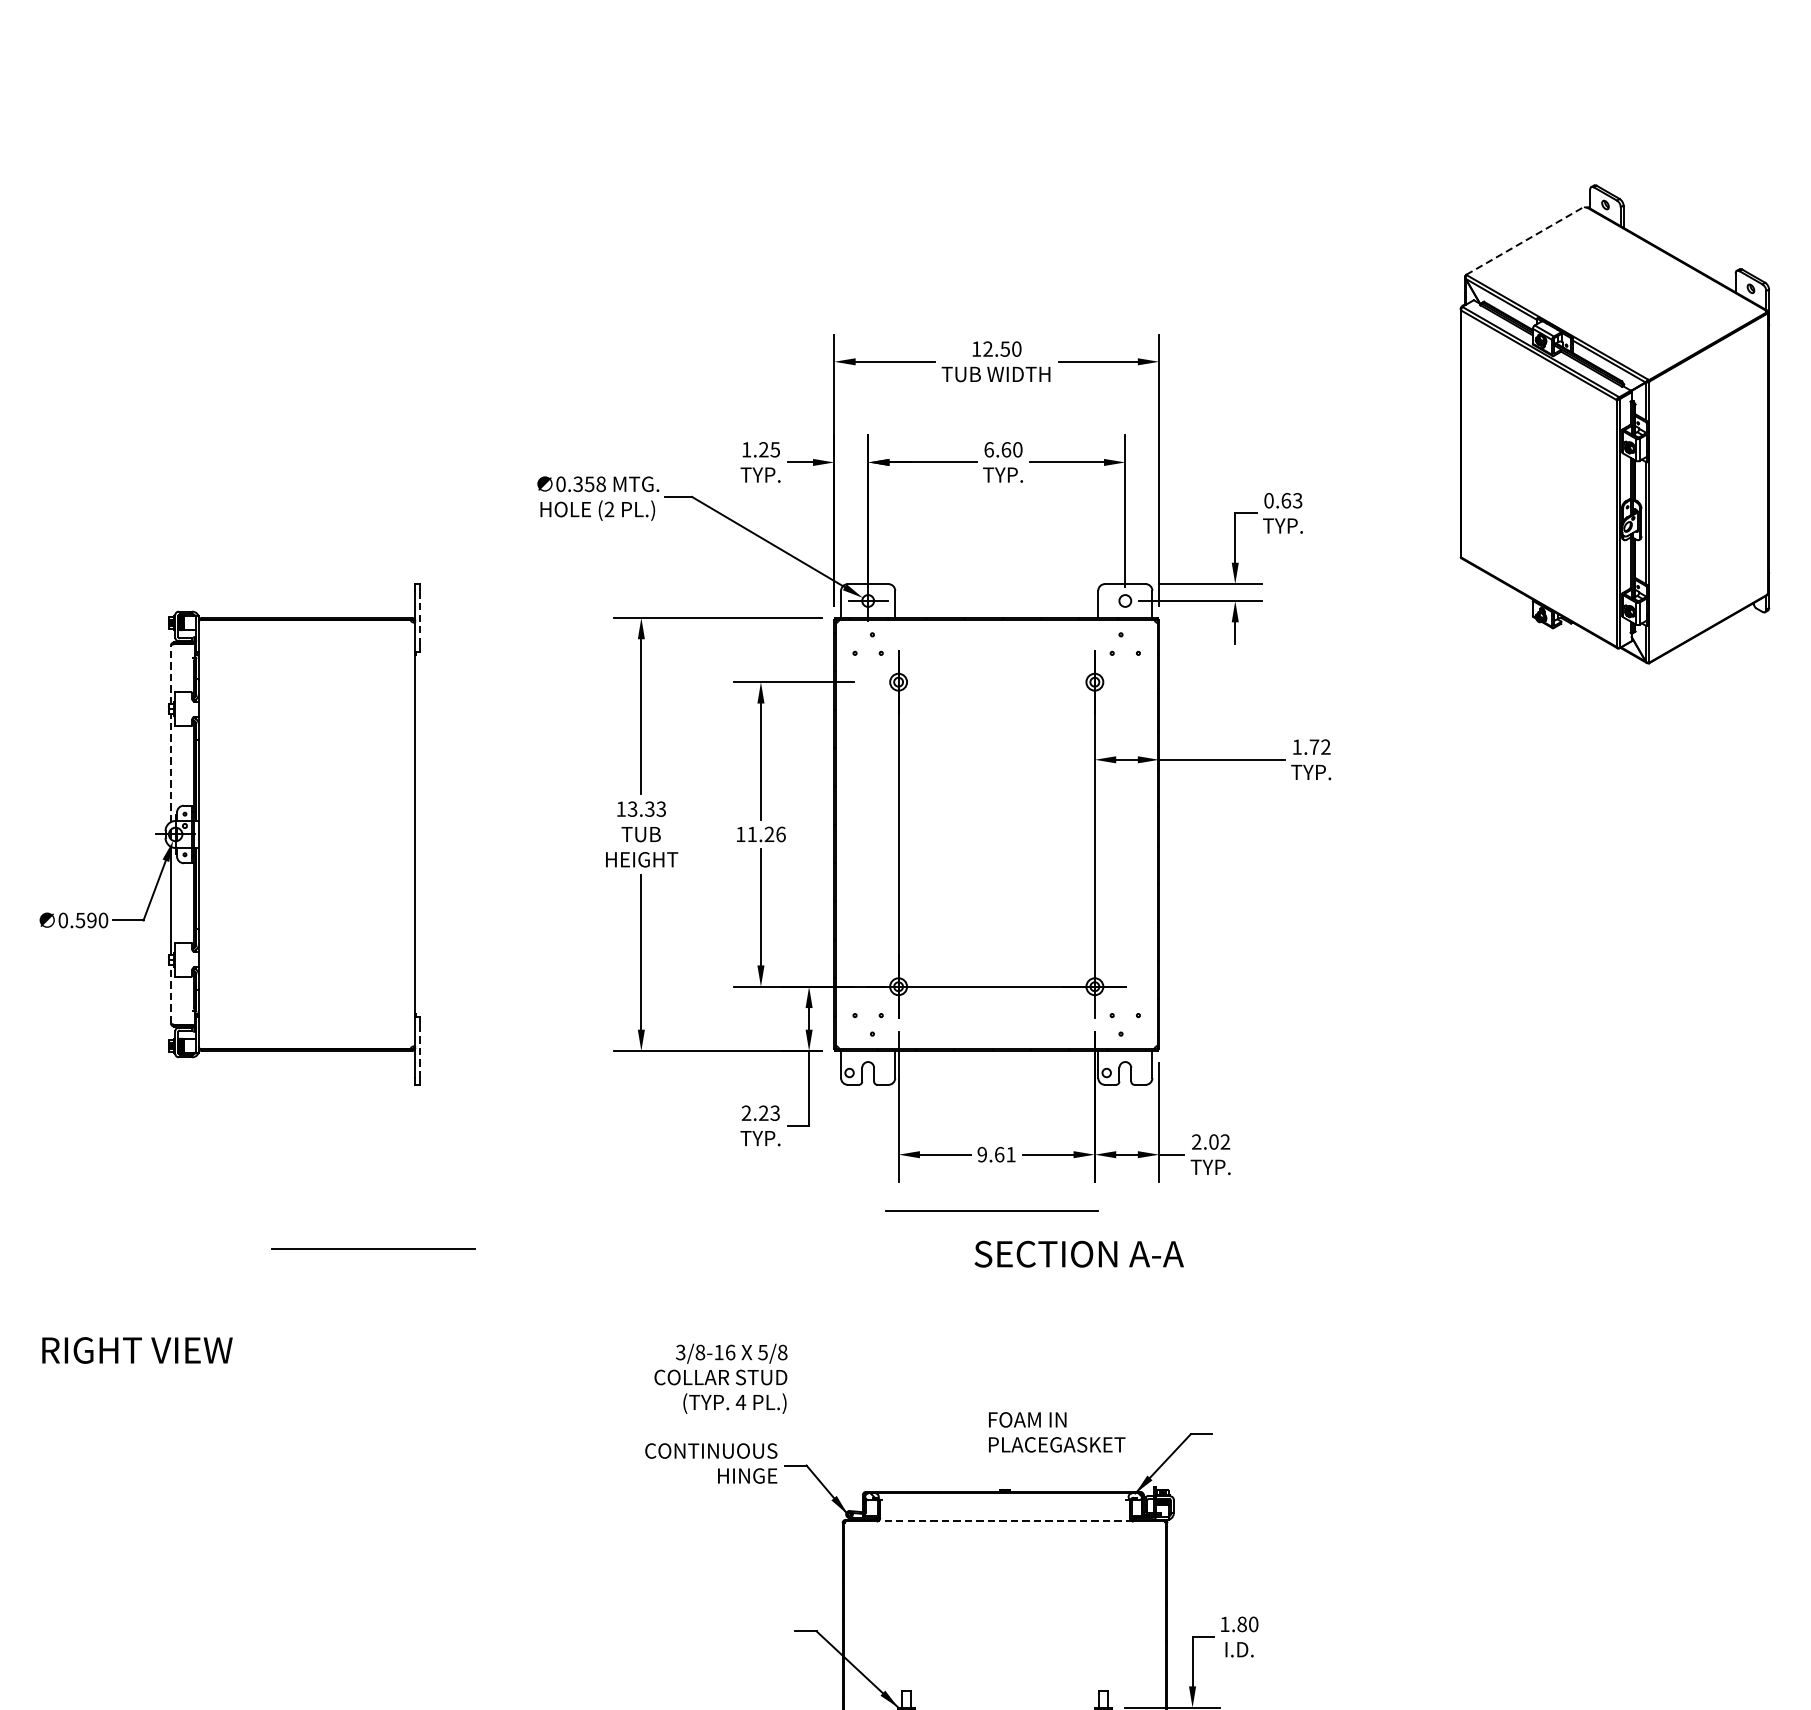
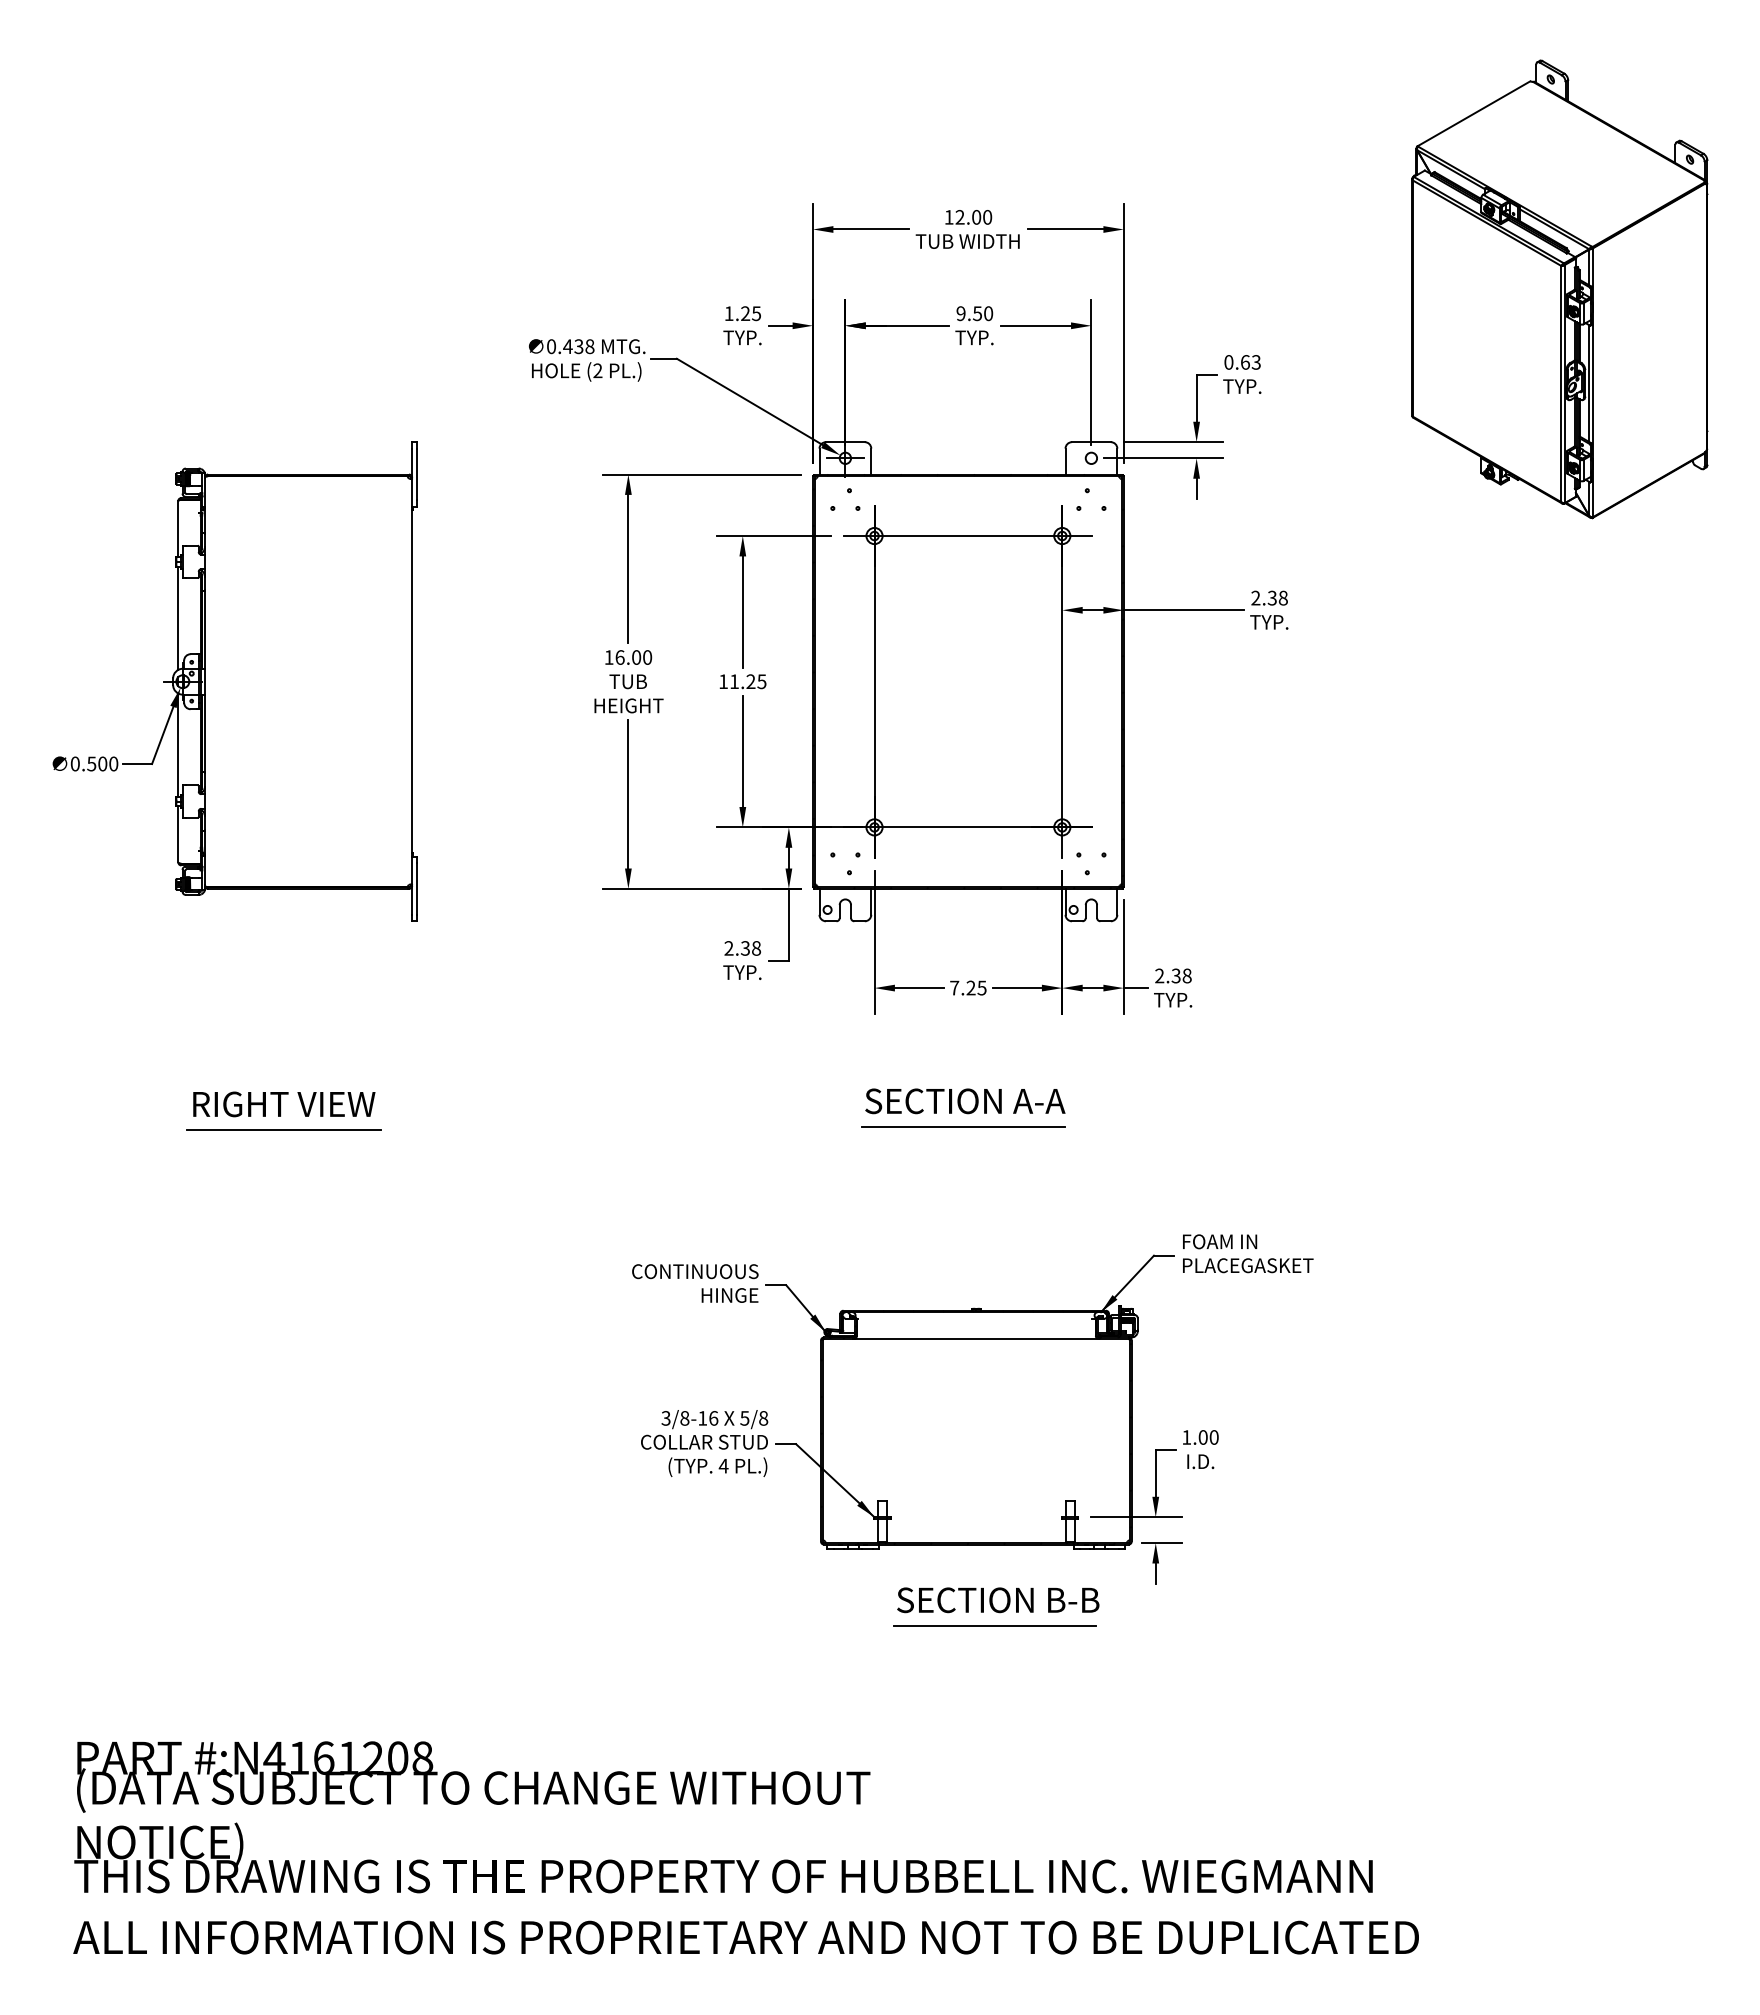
line: (1525, 240) -> (1474, 113), dashed -> solid
text: (1005, 349) -> (976, 217), 12.50 -> 12.00
text: (997, 449) -> (969, 313), 6.60 -> 9.50
text: (583, 484) -> (573, 346), 0.358 -> 0.438
line: (419, 617) -> (416, 474), dashed -> solid
line: (171, 675) -> (178, 529), dashed -> solid
line: (996, 682) -> (968, 536), added
text: (1311, 746) -> (1269, 597), 1.72 -> 2.38
line: (171, 768) -> (178, 618), dashed -> solid
text: (646, 809) -> (633, 657), 13.33 -> 16.00
text: (780, 834) -> (761, 681), 11.26 -> 11.25
text: (91, 919) -> (102, 763), 0.590 -> 0.500
line: (171, 994) -> (178, 834), dashed -> solid
line: (419, 1050) -> (416, 888), dashed -> solid
text: (770, 1113) -> (751, 948), 2.23 -> 2.38
text: (1219, 1141) -> (1181, 975), 2.02 -> 2.38
text: (996, 1154) -> (968, 987), 9.61 -> 7.25
line: (991, 1210) -> (963, 1126), moved
line: (372, 1249) -> (283, 1129), moved
text: (1079, 1254) -> (965, 1101), moved
text: (137, 1350) -> (284, 1104), moved
text: (720, 1378) -> (704, 1443), moved
text: (1057, 1432) -> (1248, 1253), moved
line: (1005, 1520) -> (976, 1338), dashed -> solid
text: (1241, 1624) -> (1202, 1437), 1.80 -> 1.00

